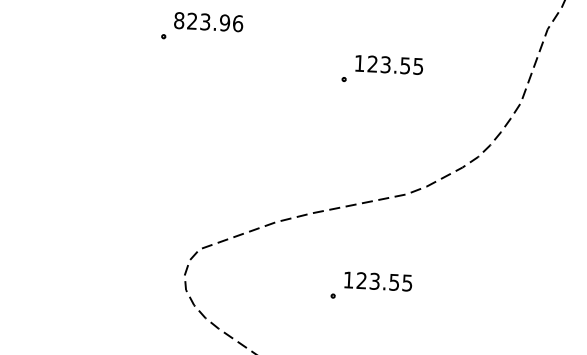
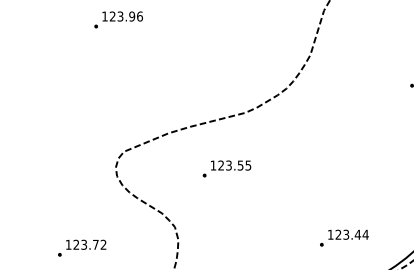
text: (178, 20) -> (104, 16), 823.96 -> 123.96
part: (381, 69) -> (226, 39), removed

